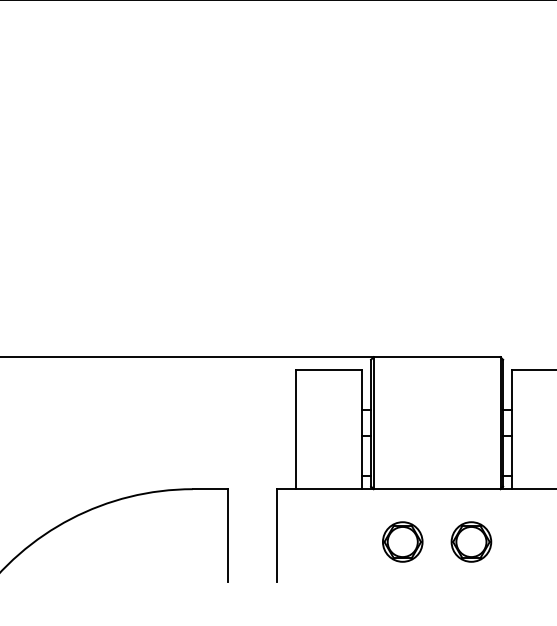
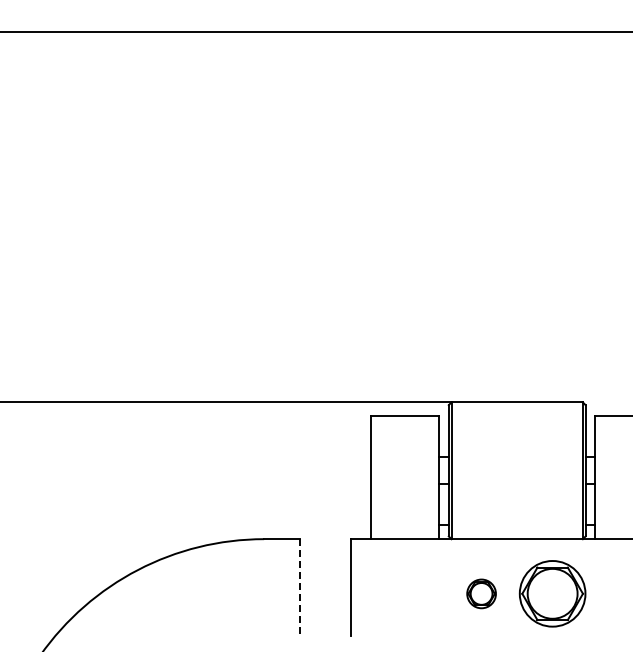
line: (227, 535) -> (300, 587), solid -> dashed
part: (402, 541) -> (481, 593), size x0.7
part: (471, 541) -> (552, 593), size x1.6

